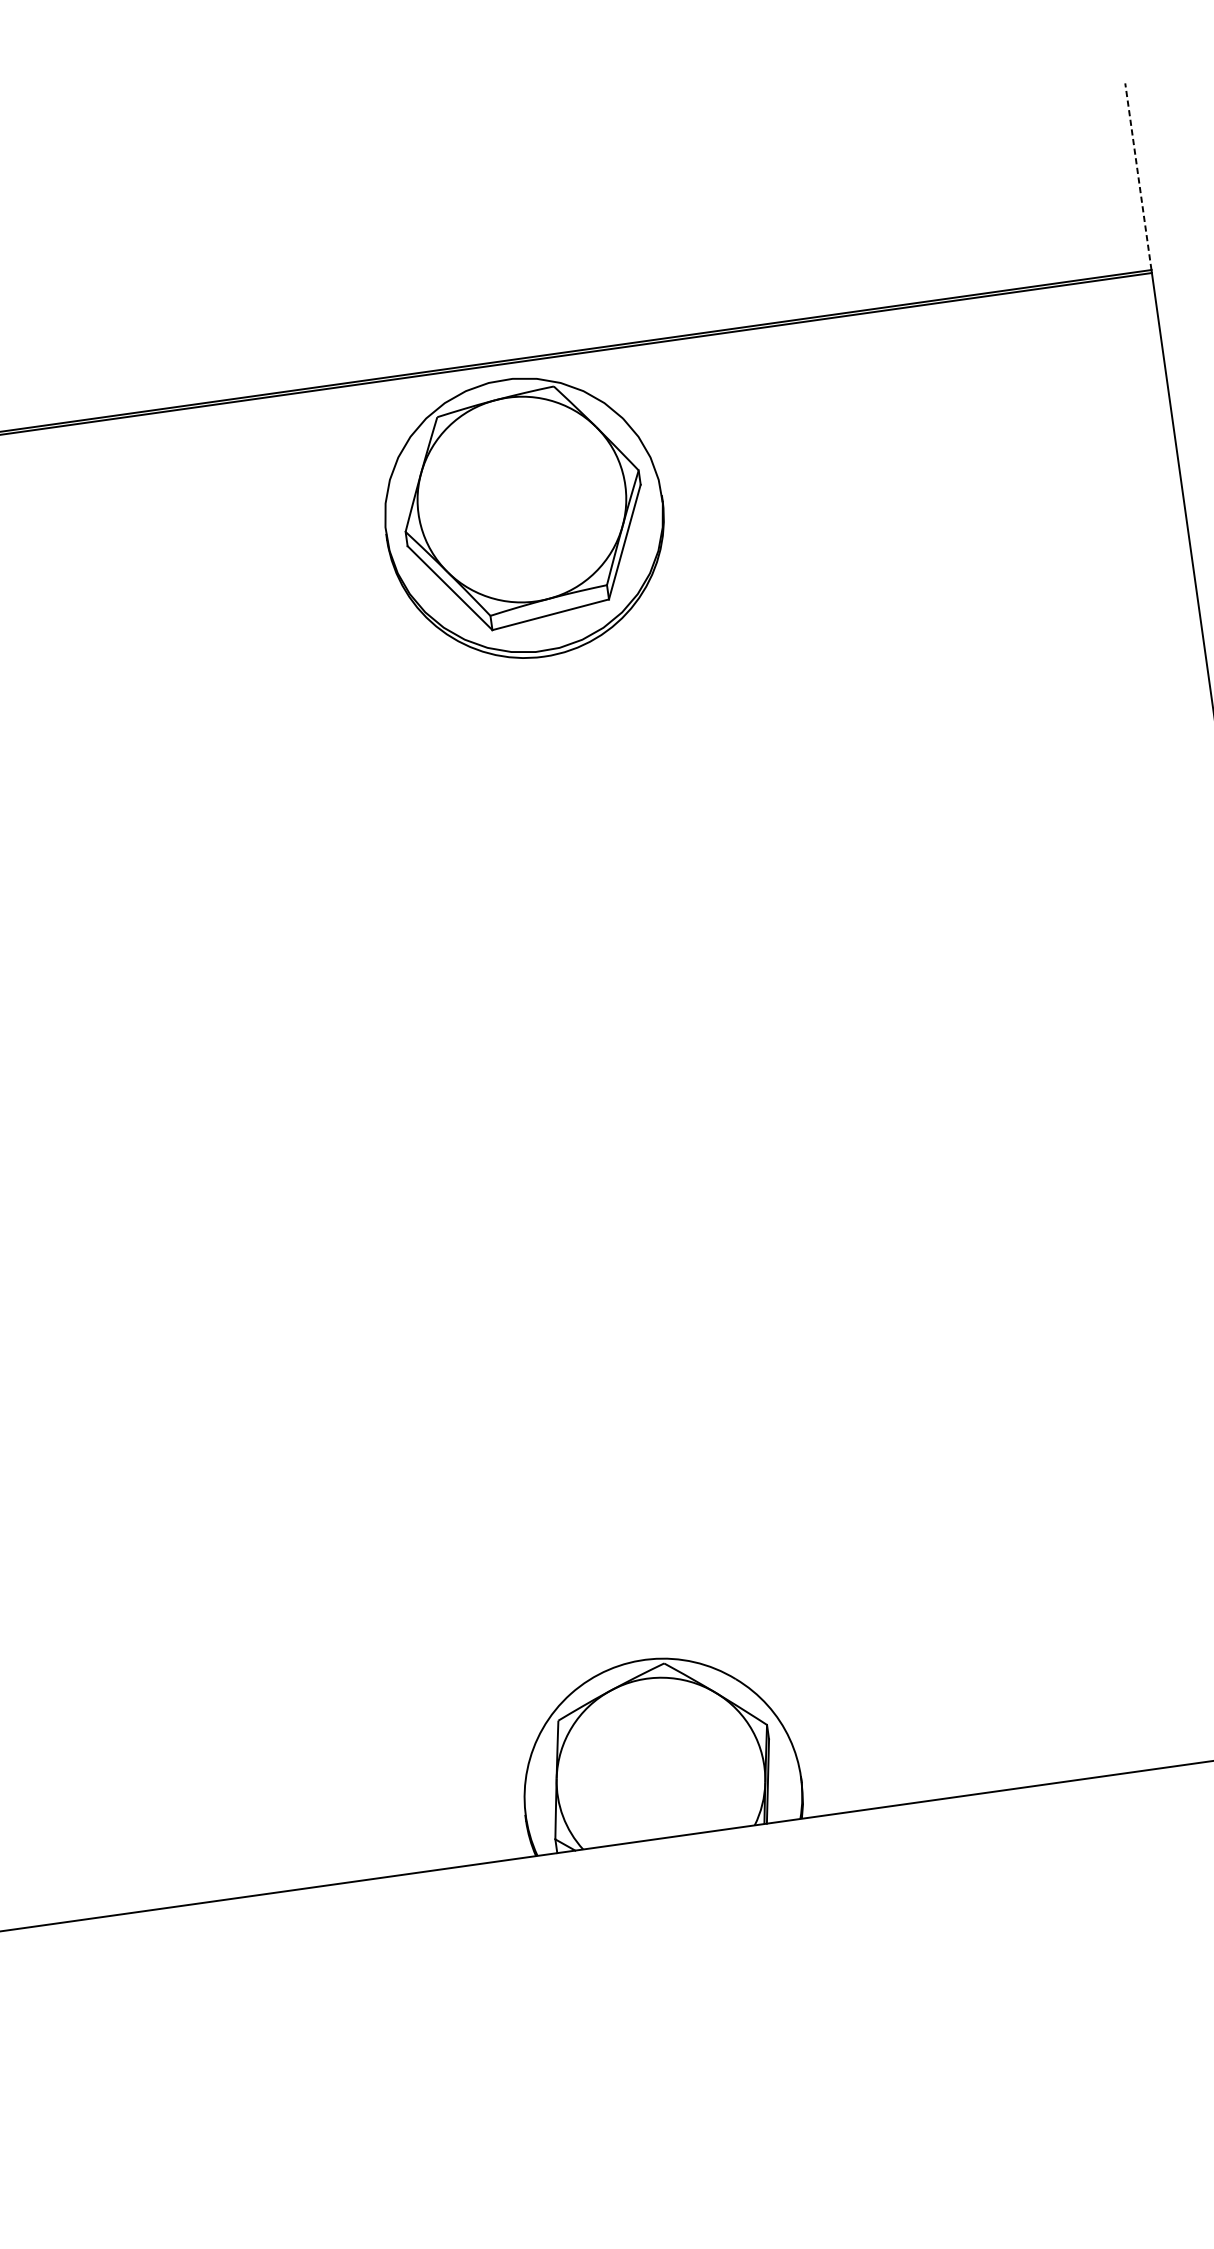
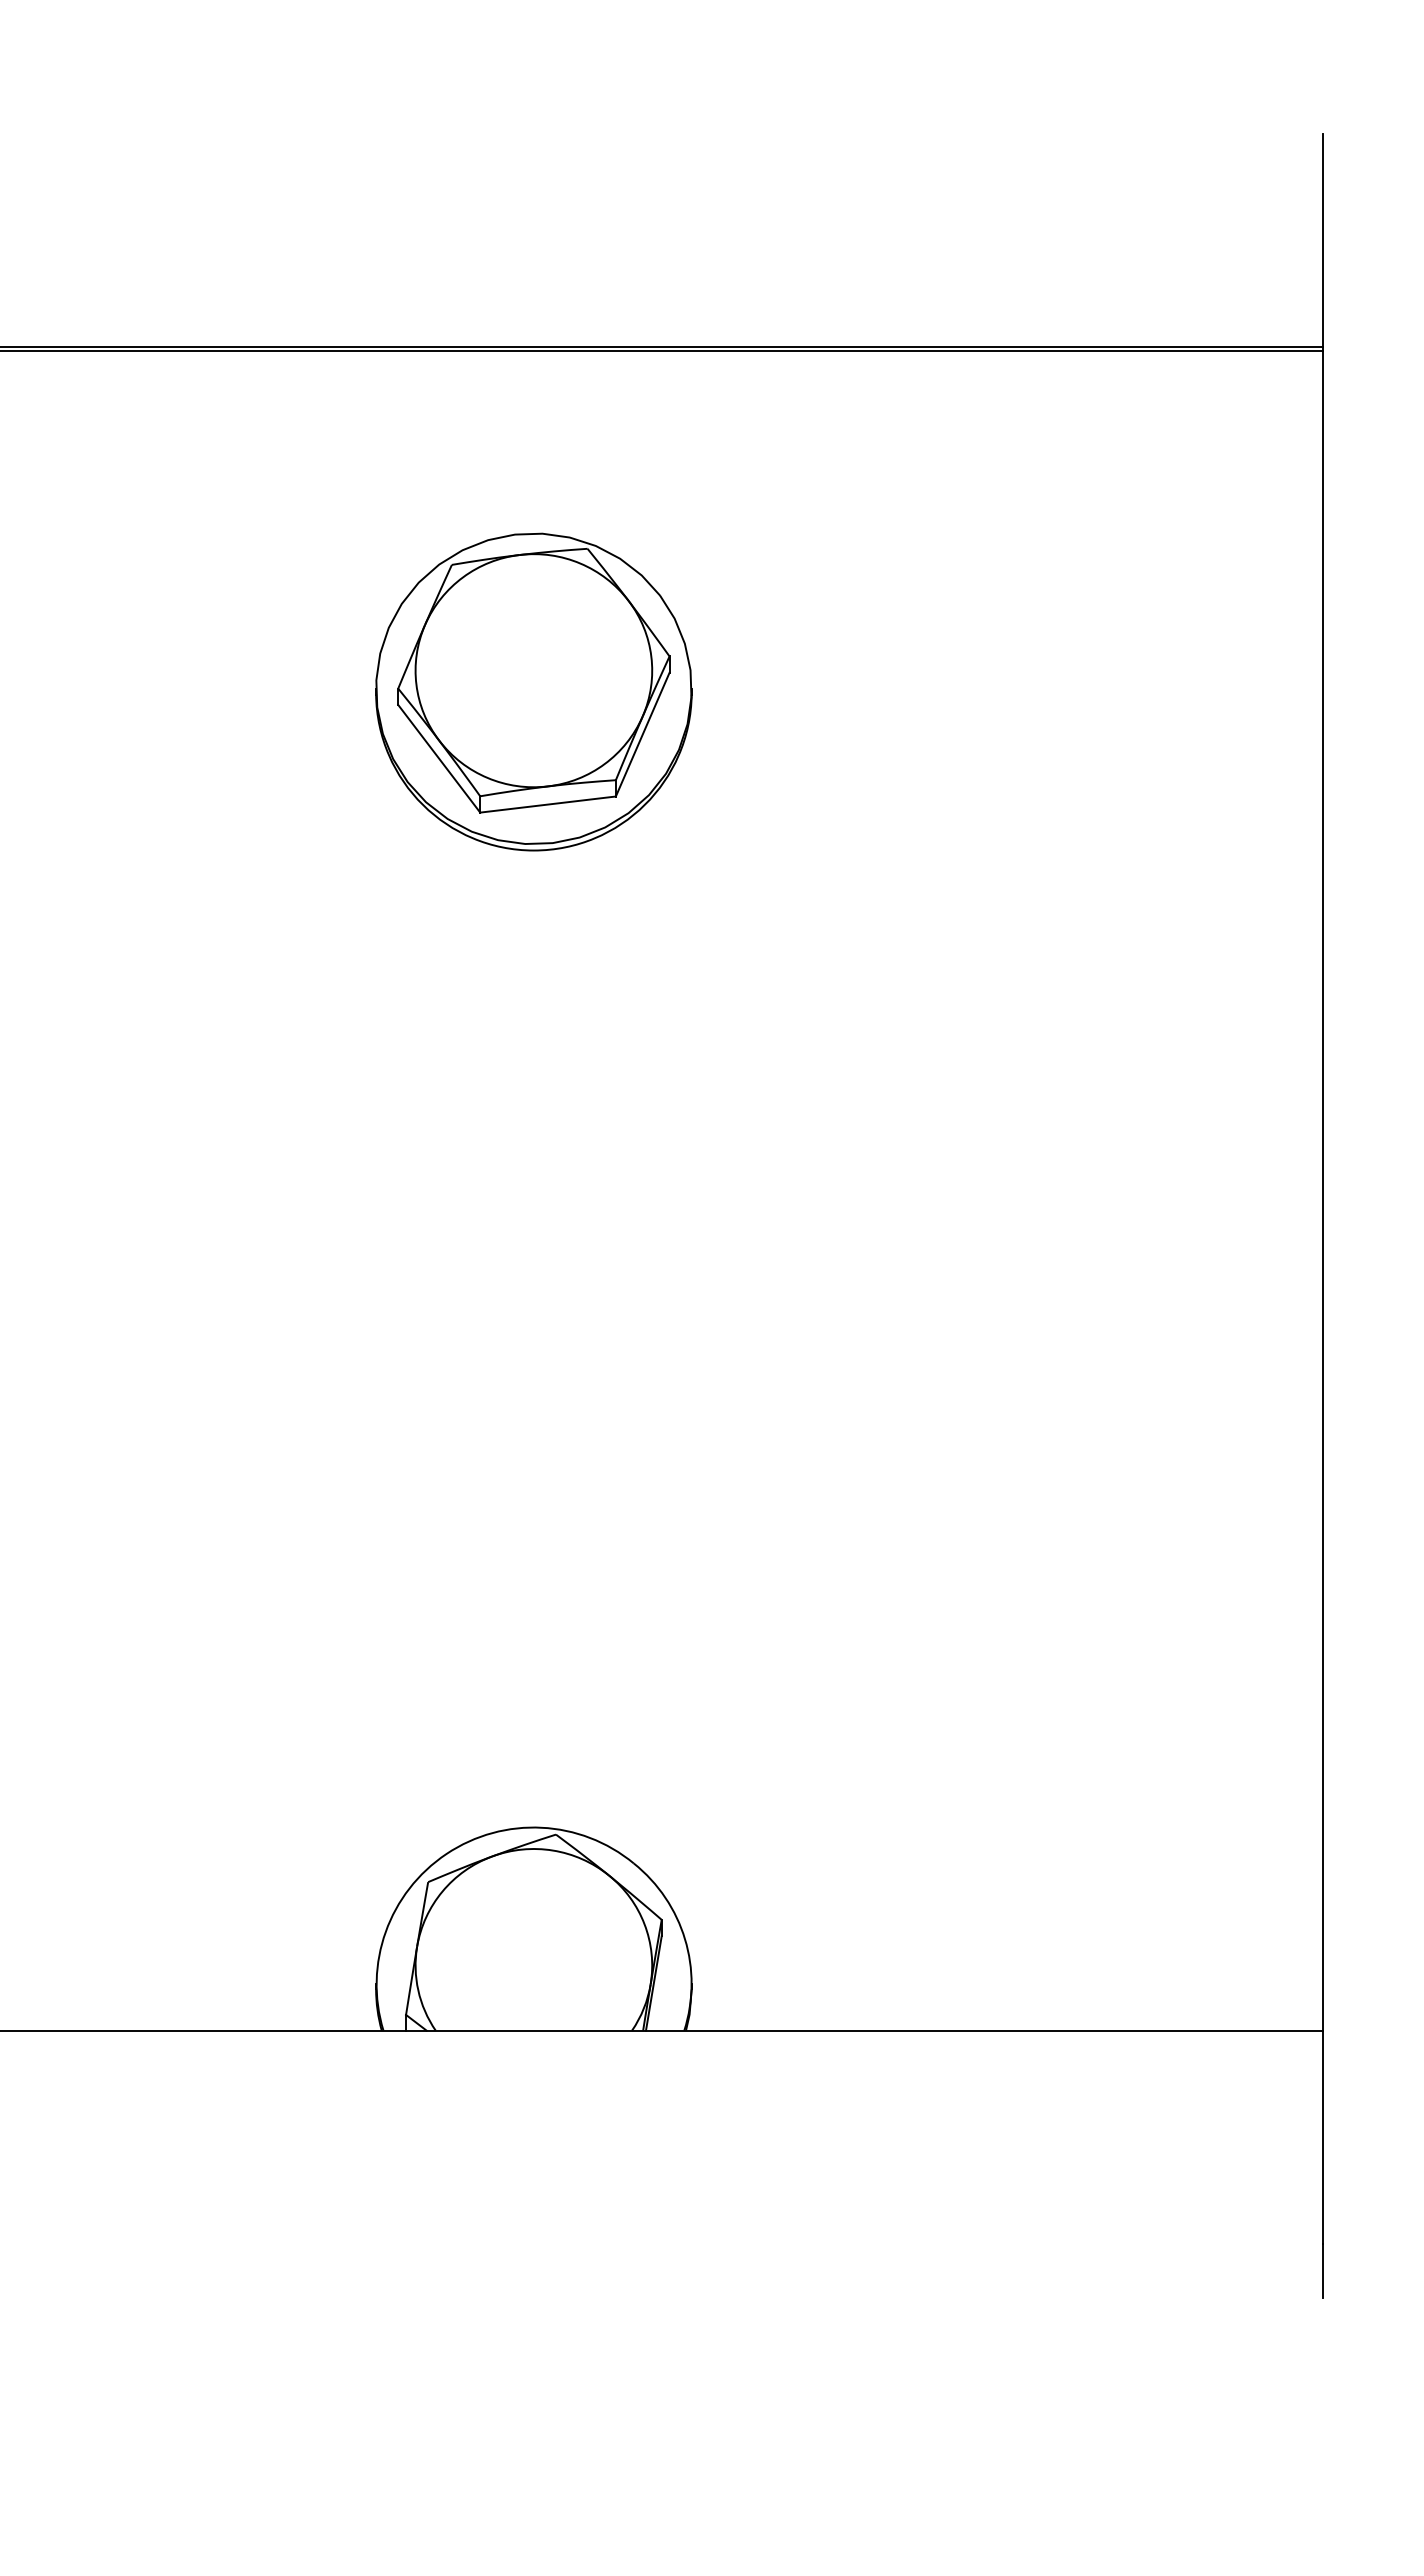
line: (1138, 176) -> (1322, 240), dashed -> solid
part: (524, 517) -> (533, 691), moved

